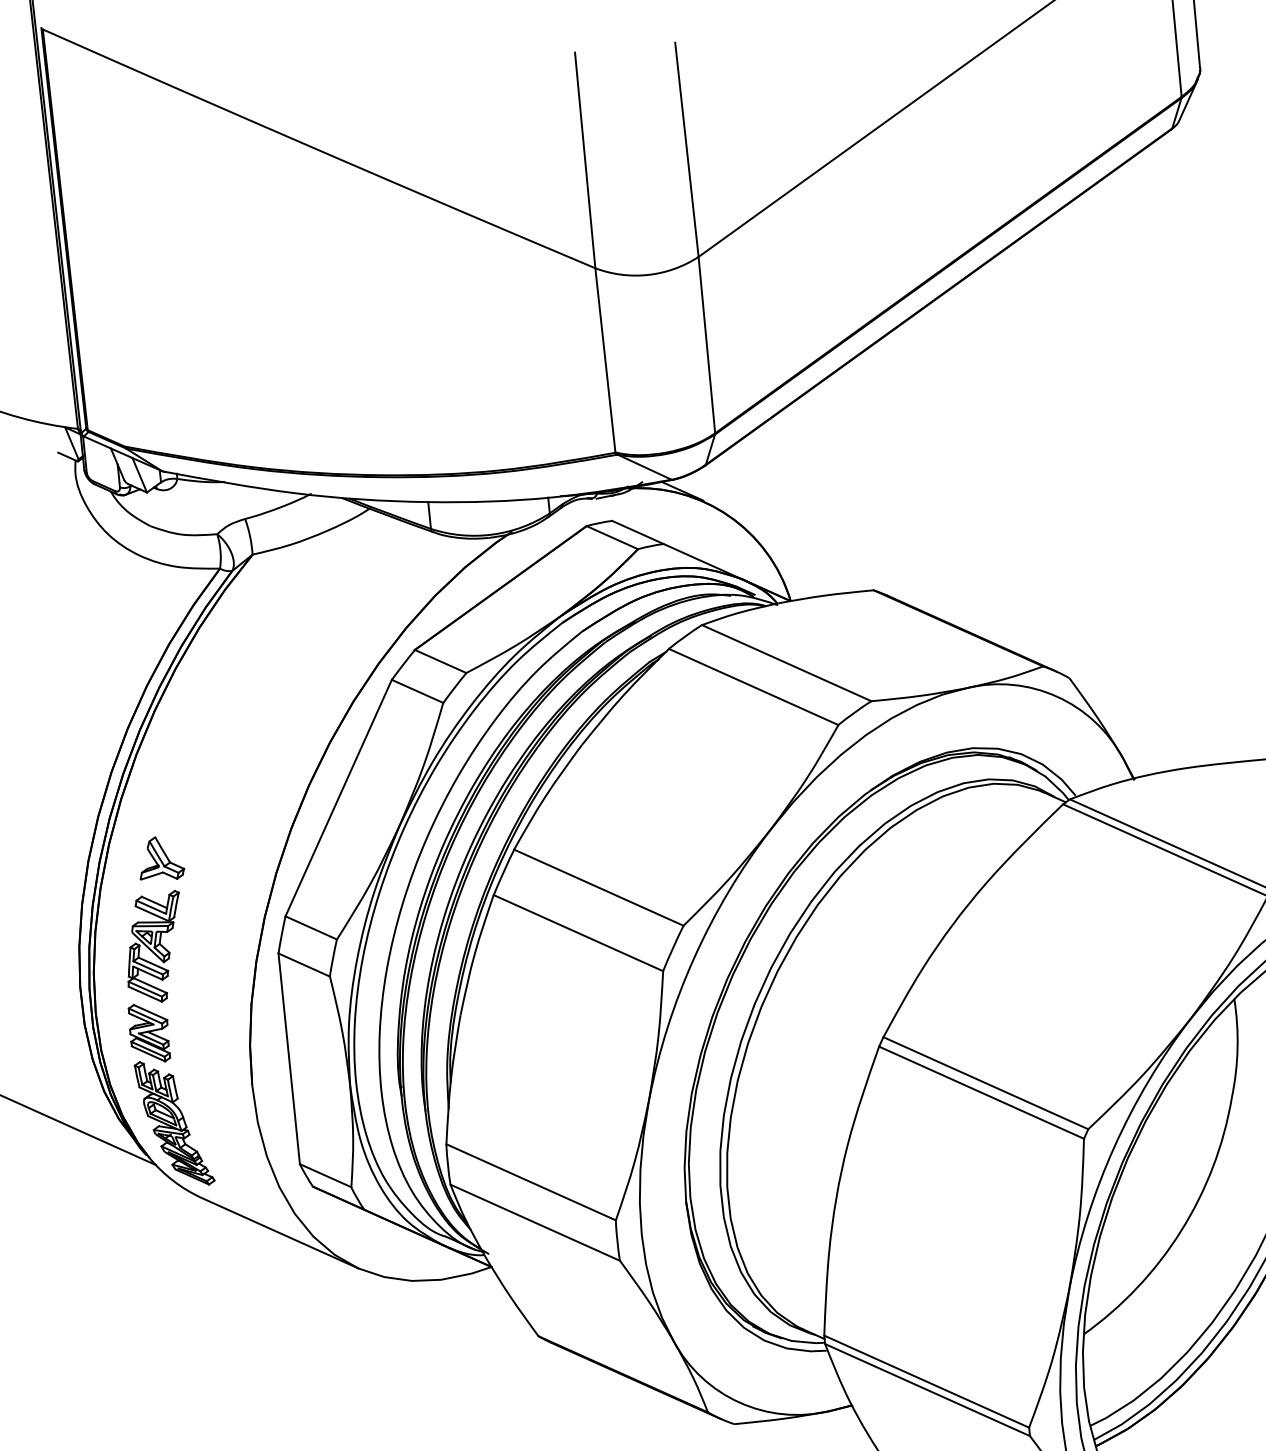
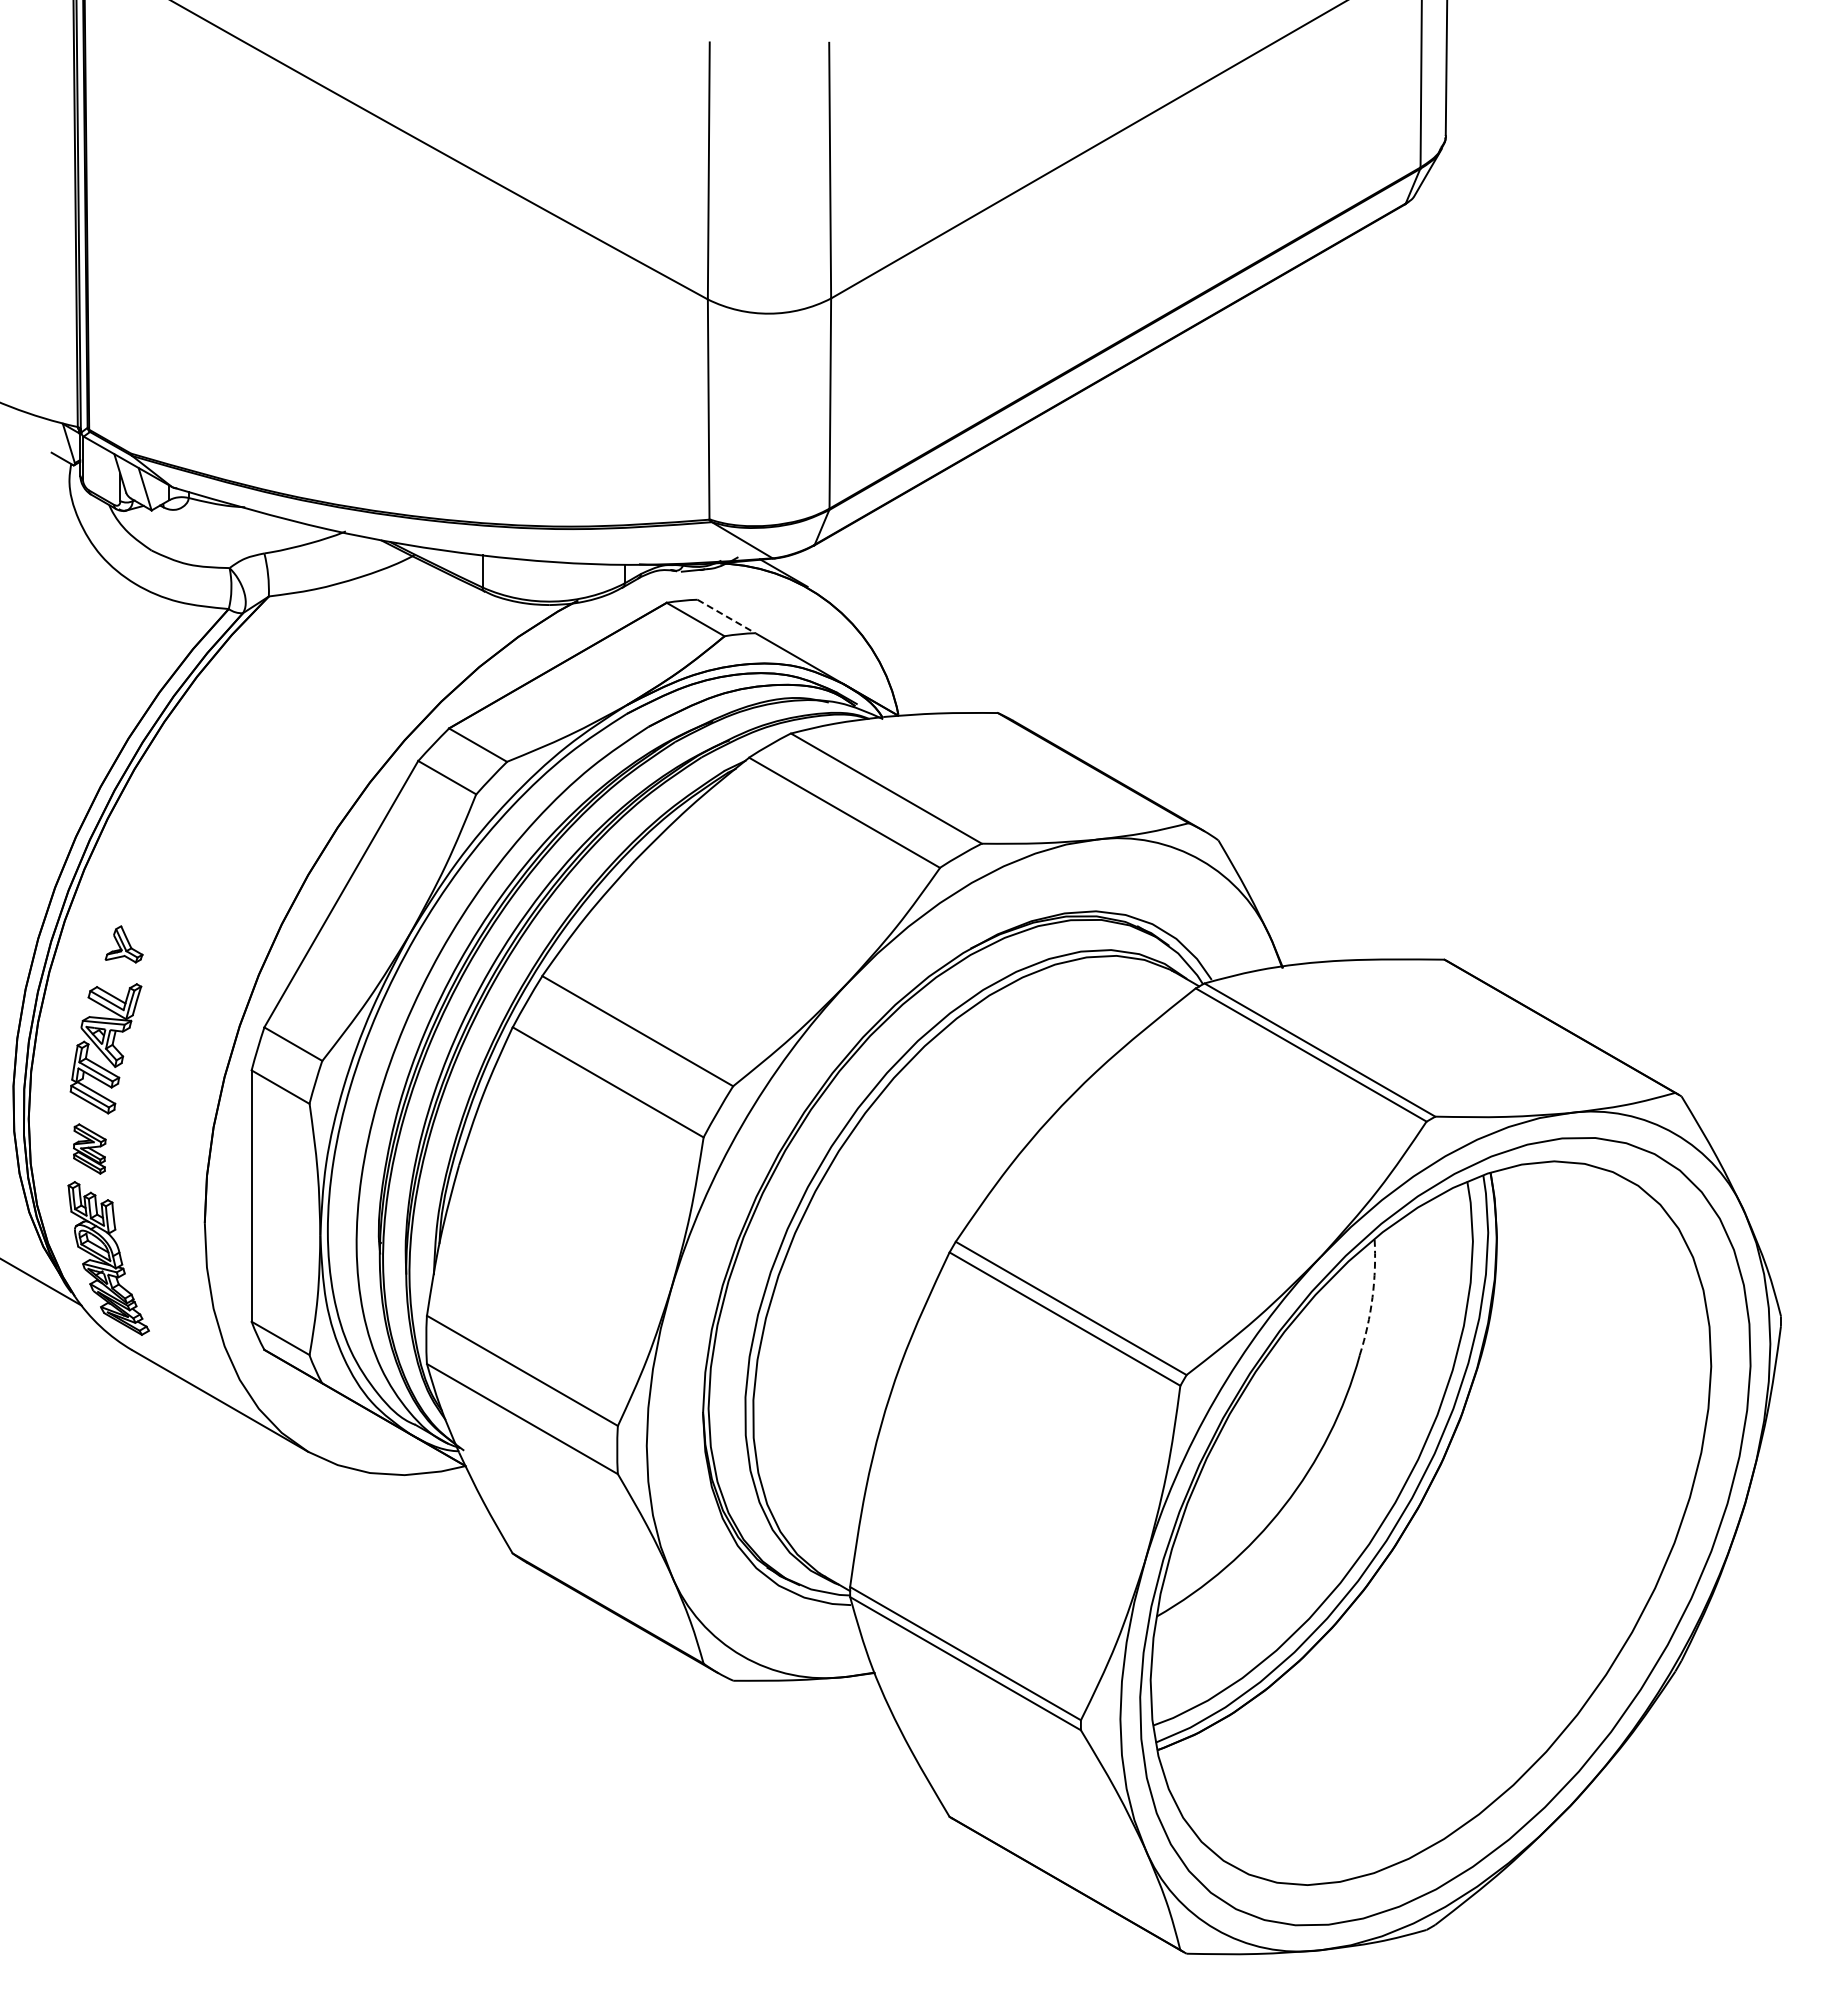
line: (637, 532) -> (726, 616), solid -> dashed
part: (160, 858) -> (123, 944), size x0.7
part: (149, 1032) -> (89, 1148), size x0.7
arc: (1237, 1048) -> (1372, 1297), solid -> dashed

